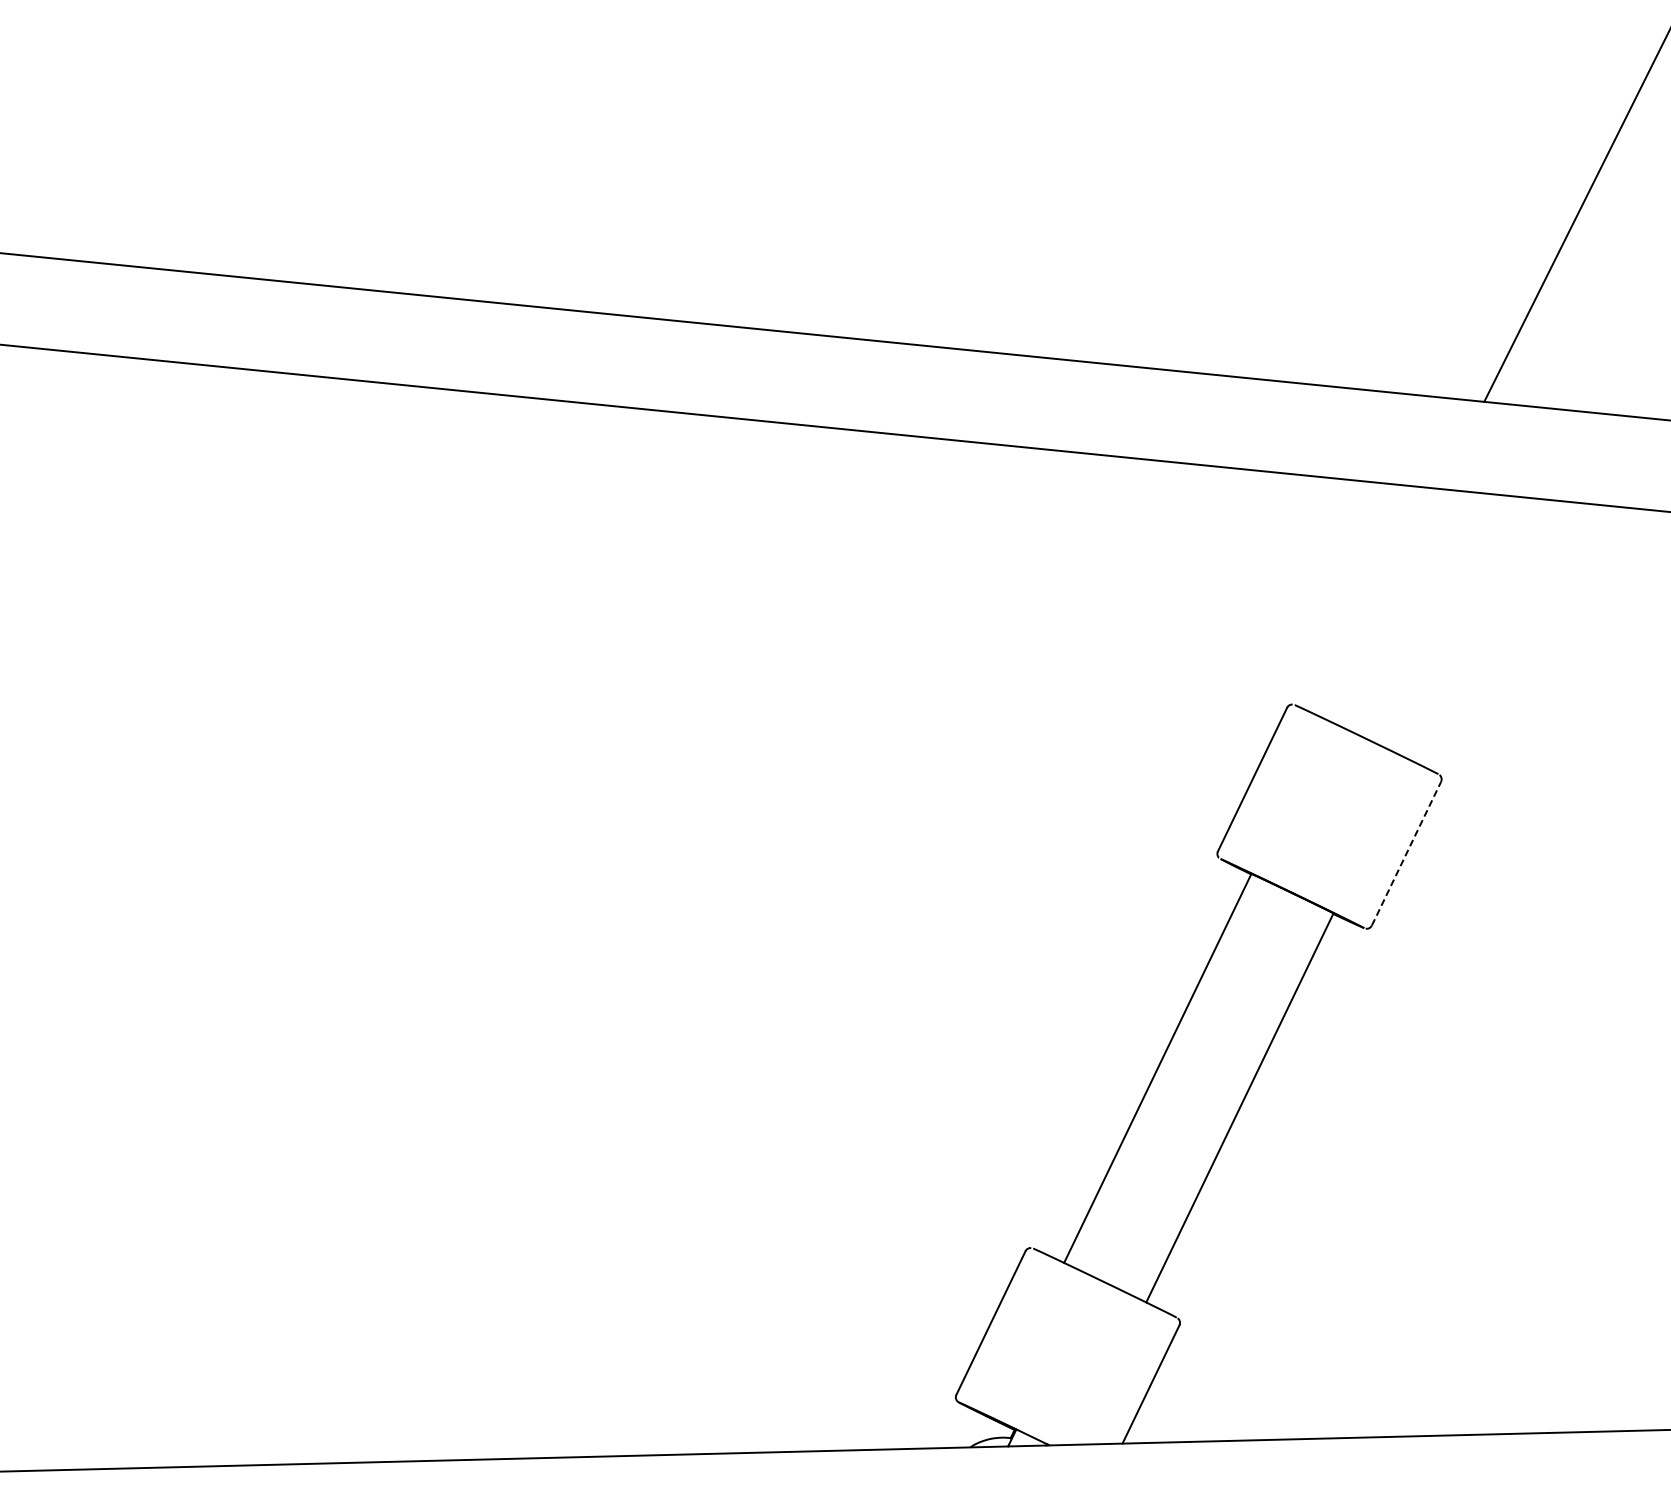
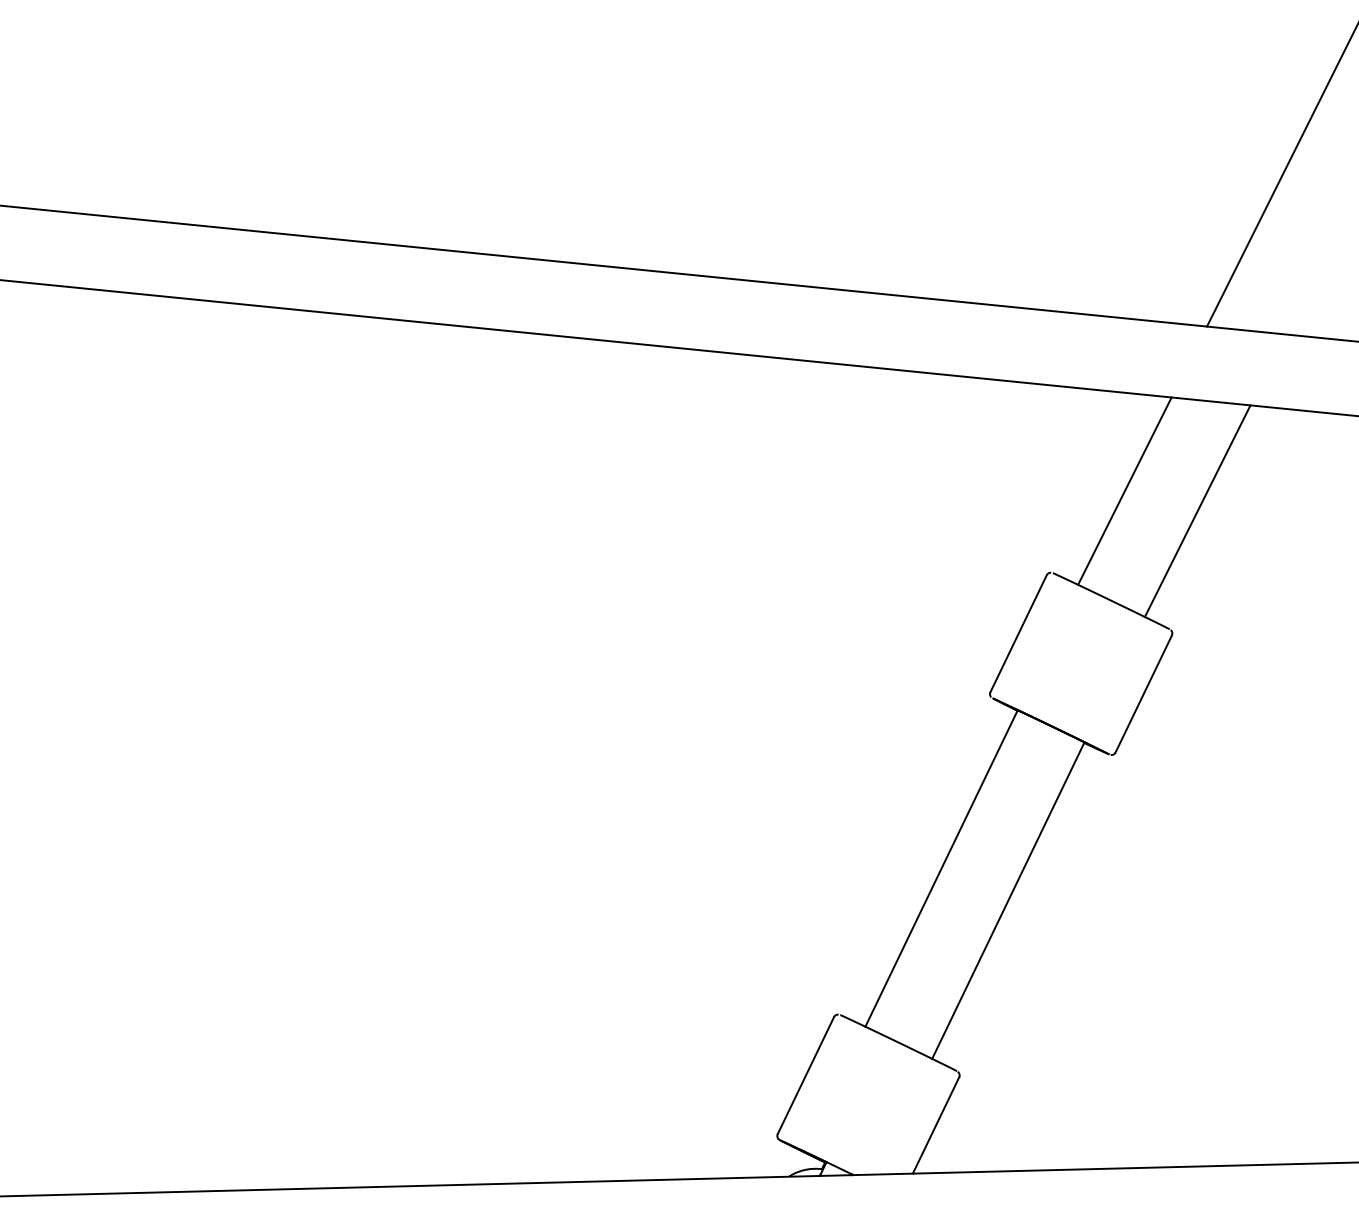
line: (1382, 604) -> (1124, 491), added
line: (1472, 628) -> (1197, 510), added
line: (1406, 853) -> (1143, 693), dashed -> solid

